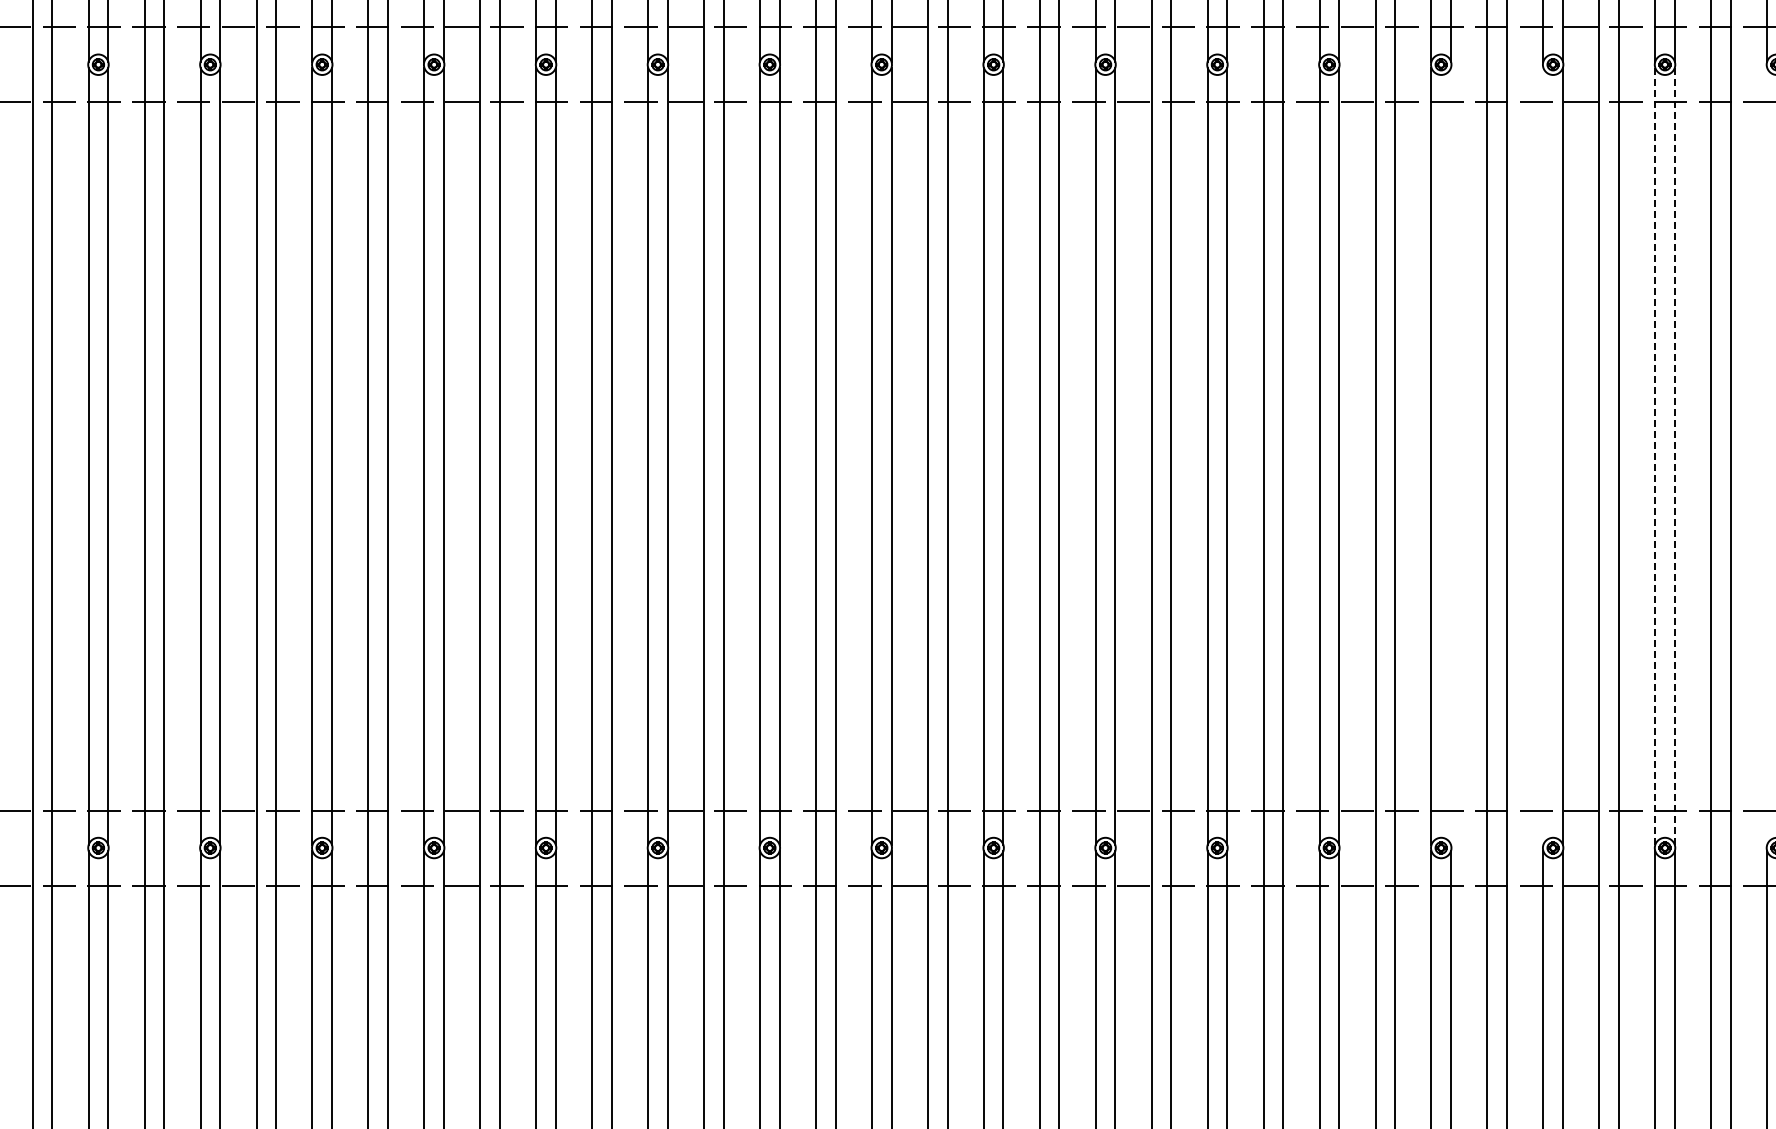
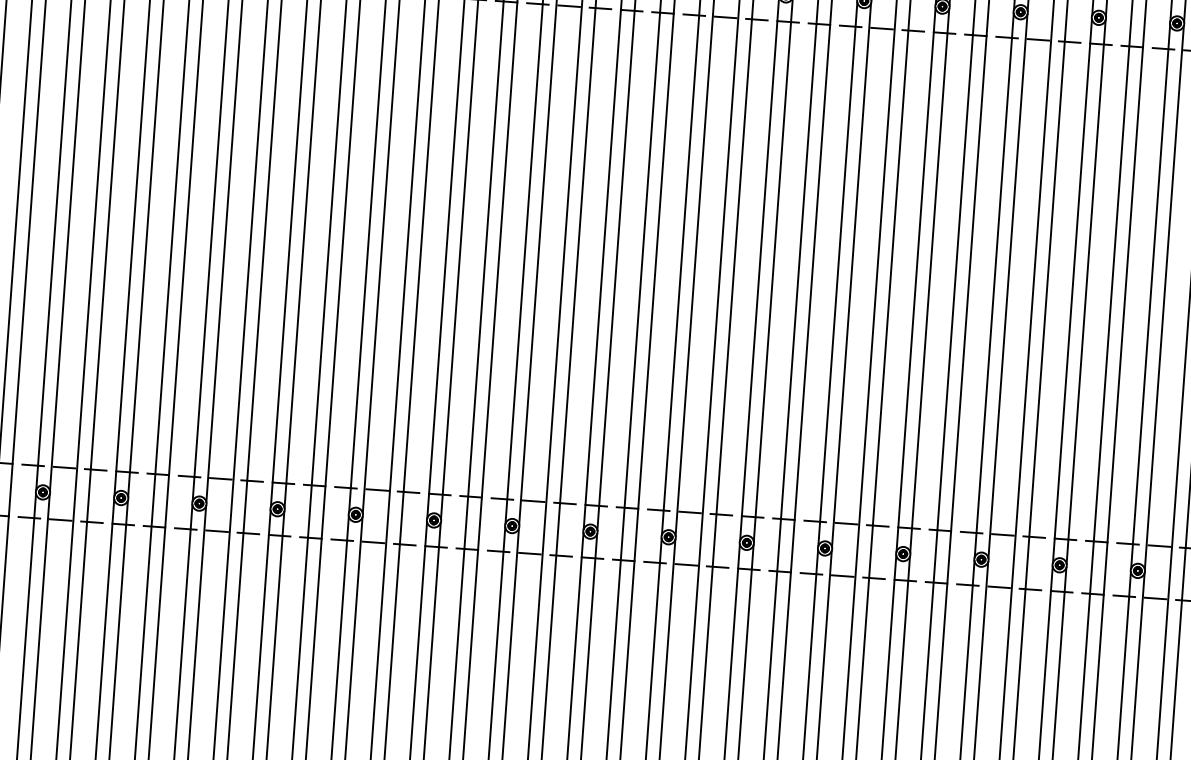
line: (1451, 456) -> (930, 280), added
line: (1543, 456) -> (994, 285), added
line: (1655, 456) -> (1072, 291), dashed -> solid
line: (1674, 456) -> (1085, 292), dashed -> solid
line: (1767, 456) -> (1150, 296), added

